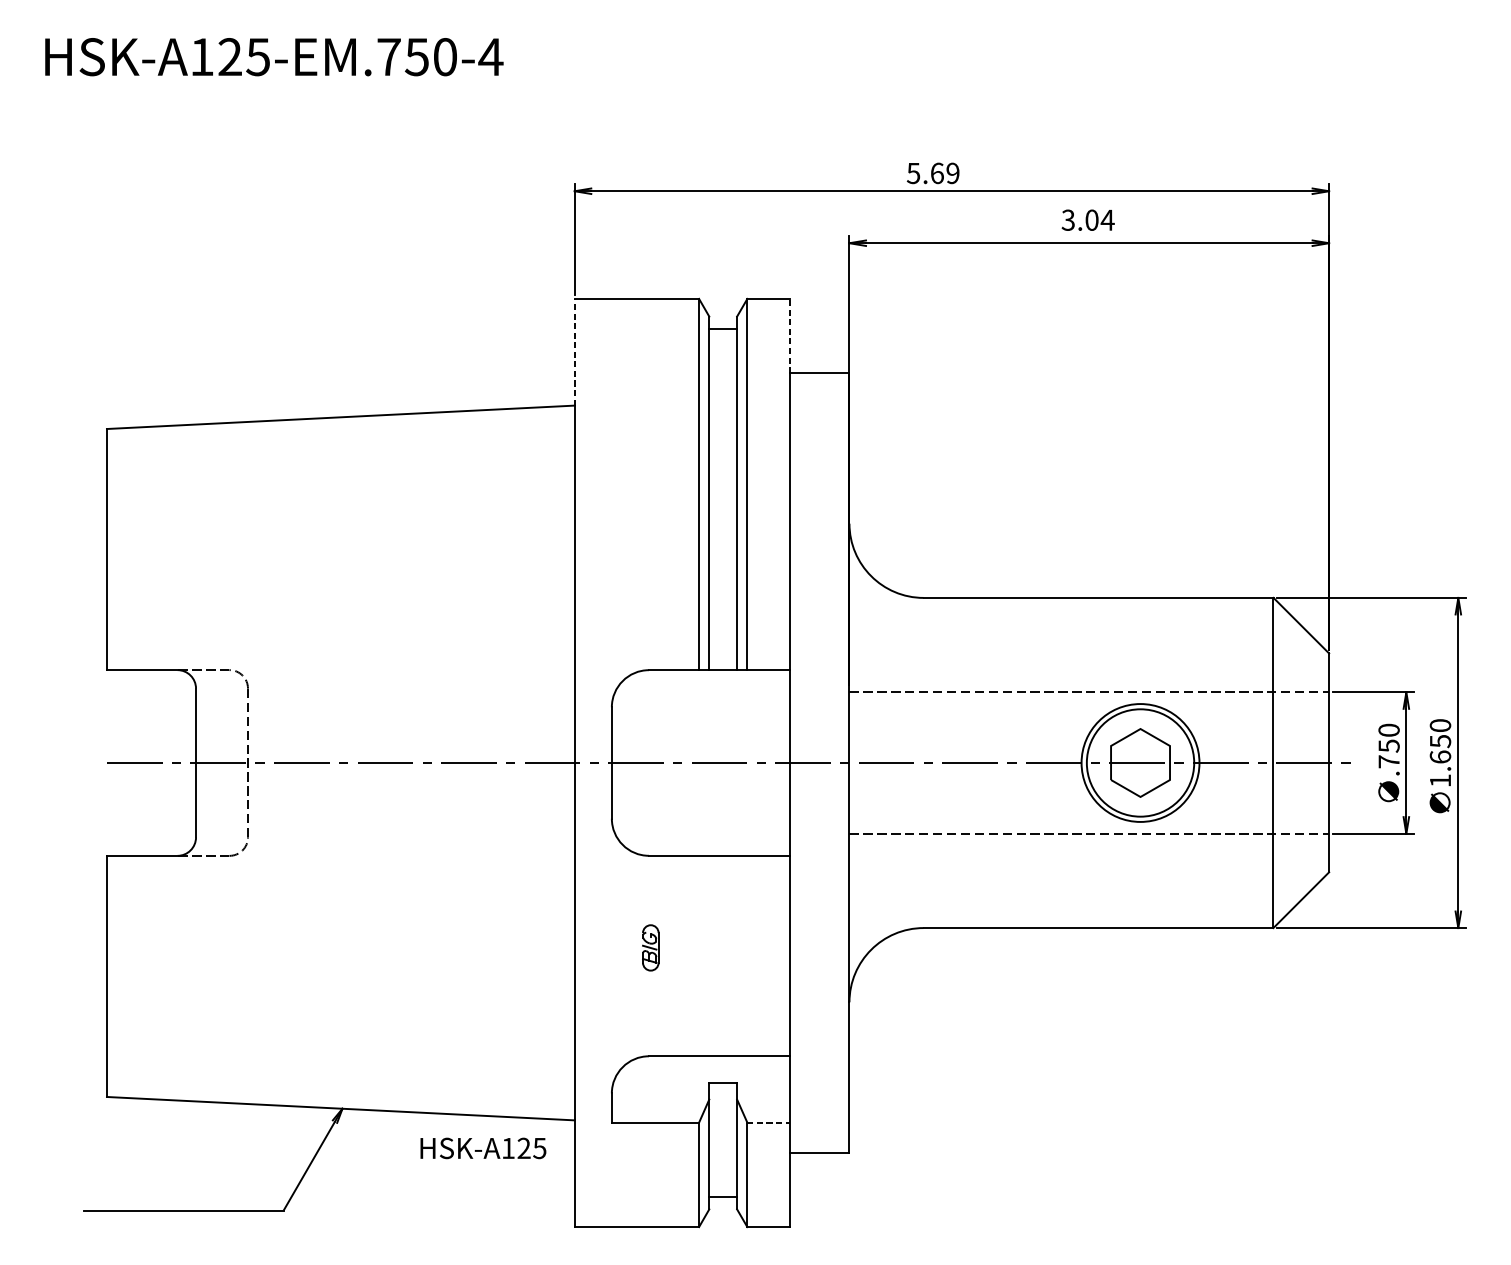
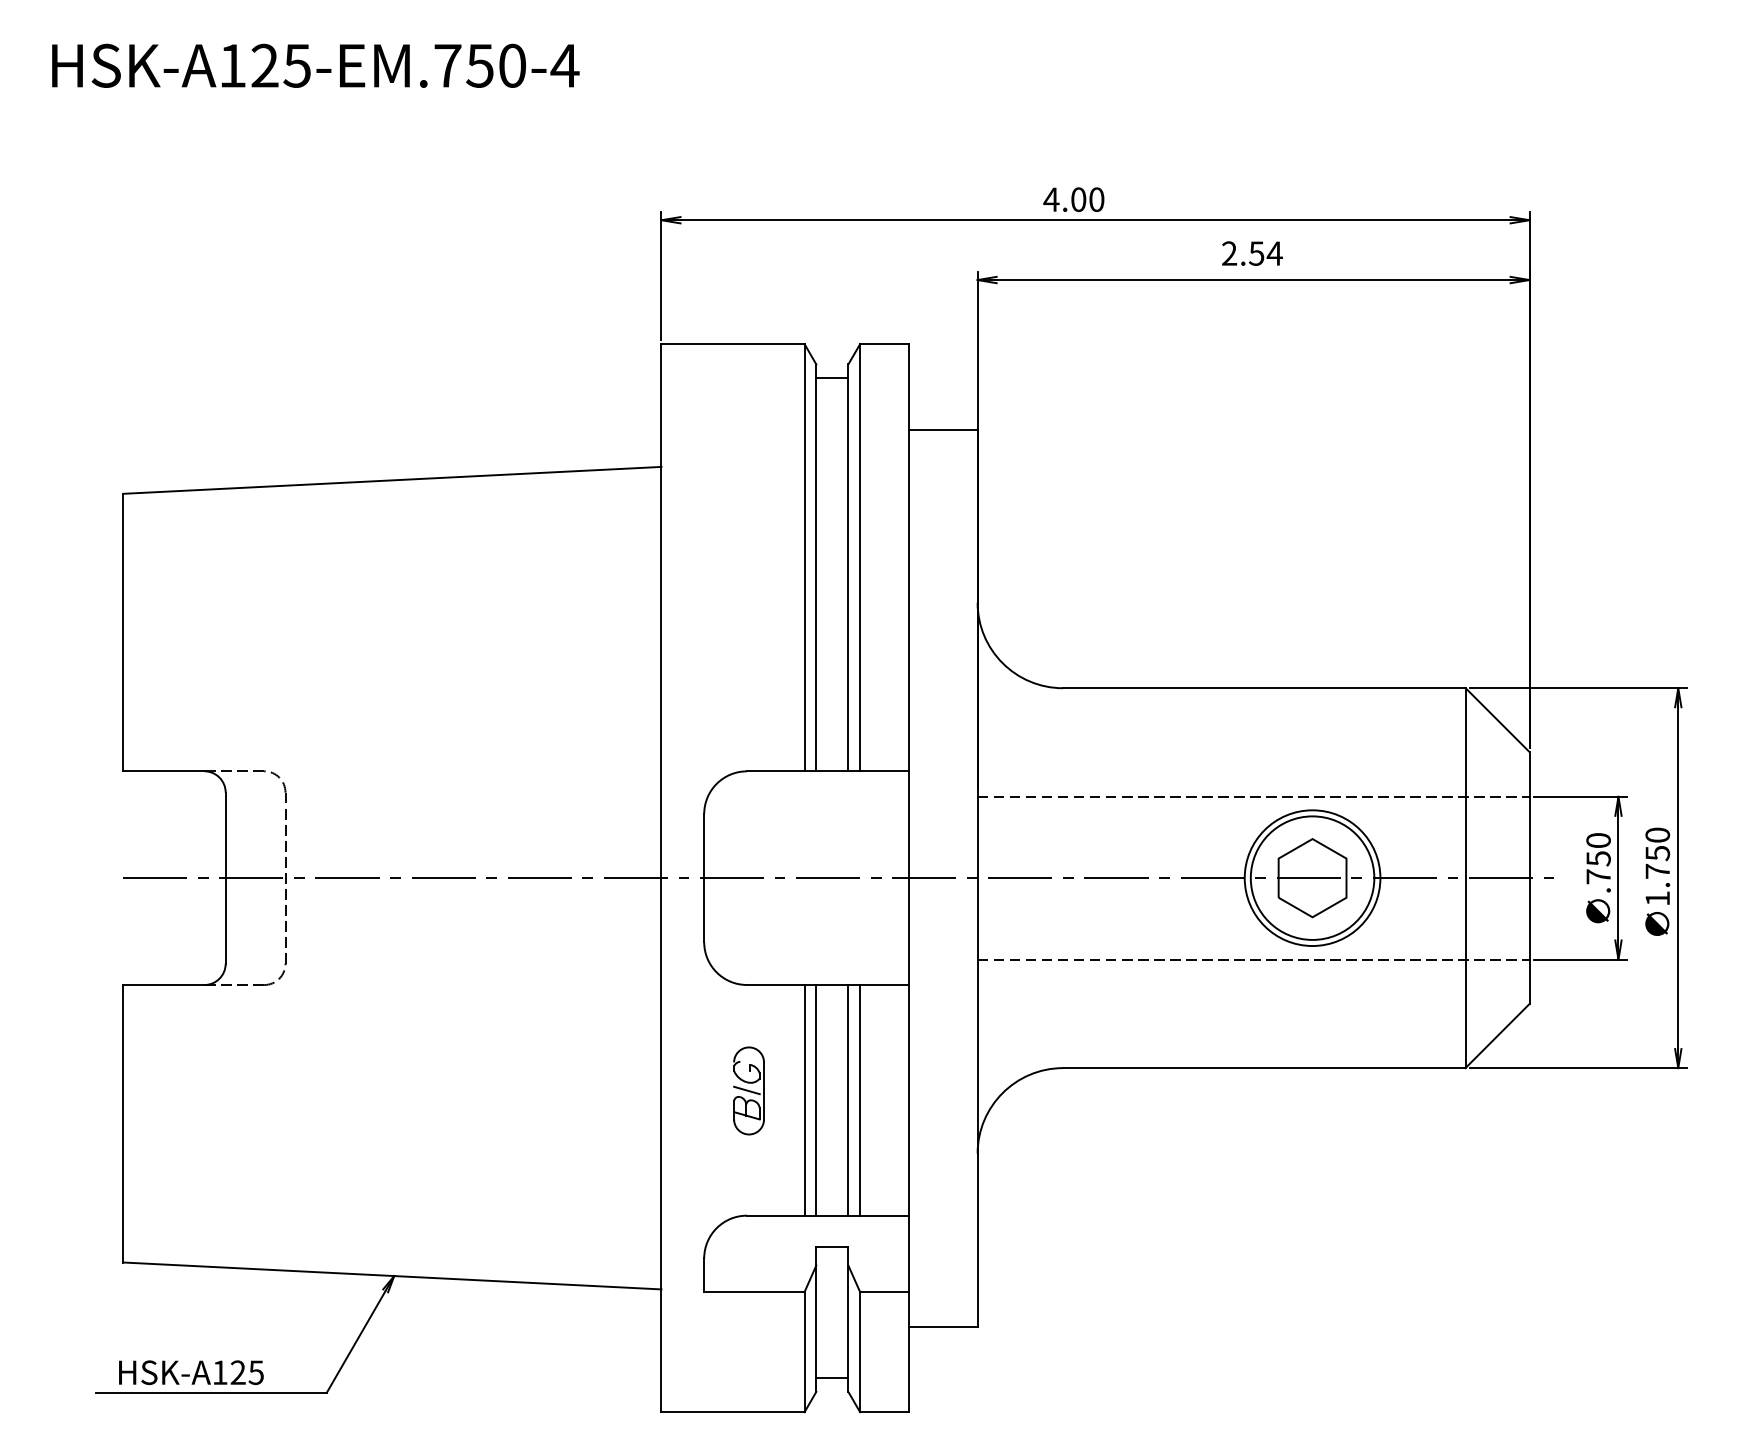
text: (932, 173) -> (1073, 199), 5.69 -> 4.00
text: (1079, 220) -> (1242, 253), 3.04 -> 2.54
line: (790, 335) -> (909, 386), dashed -> solid
line: (574, 352) -> (661, 405), dashed -> solid
text: (1440, 756) -> (1657, 870), 1.650 -> 1.750
part: (650, 947) -> (748, 1090), size x1.67
line: (699, 955) -> (804, 1099), added
line: (709, 955) -> (816, 1099), added
line: (737, 955) -> (848, 1099), added
line: (747, 955) -> (860, 1099), added
line: (768, 1123) -> (884, 1292), dashed -> solid
text: (483, 1148) -> (191, 1372), moved

